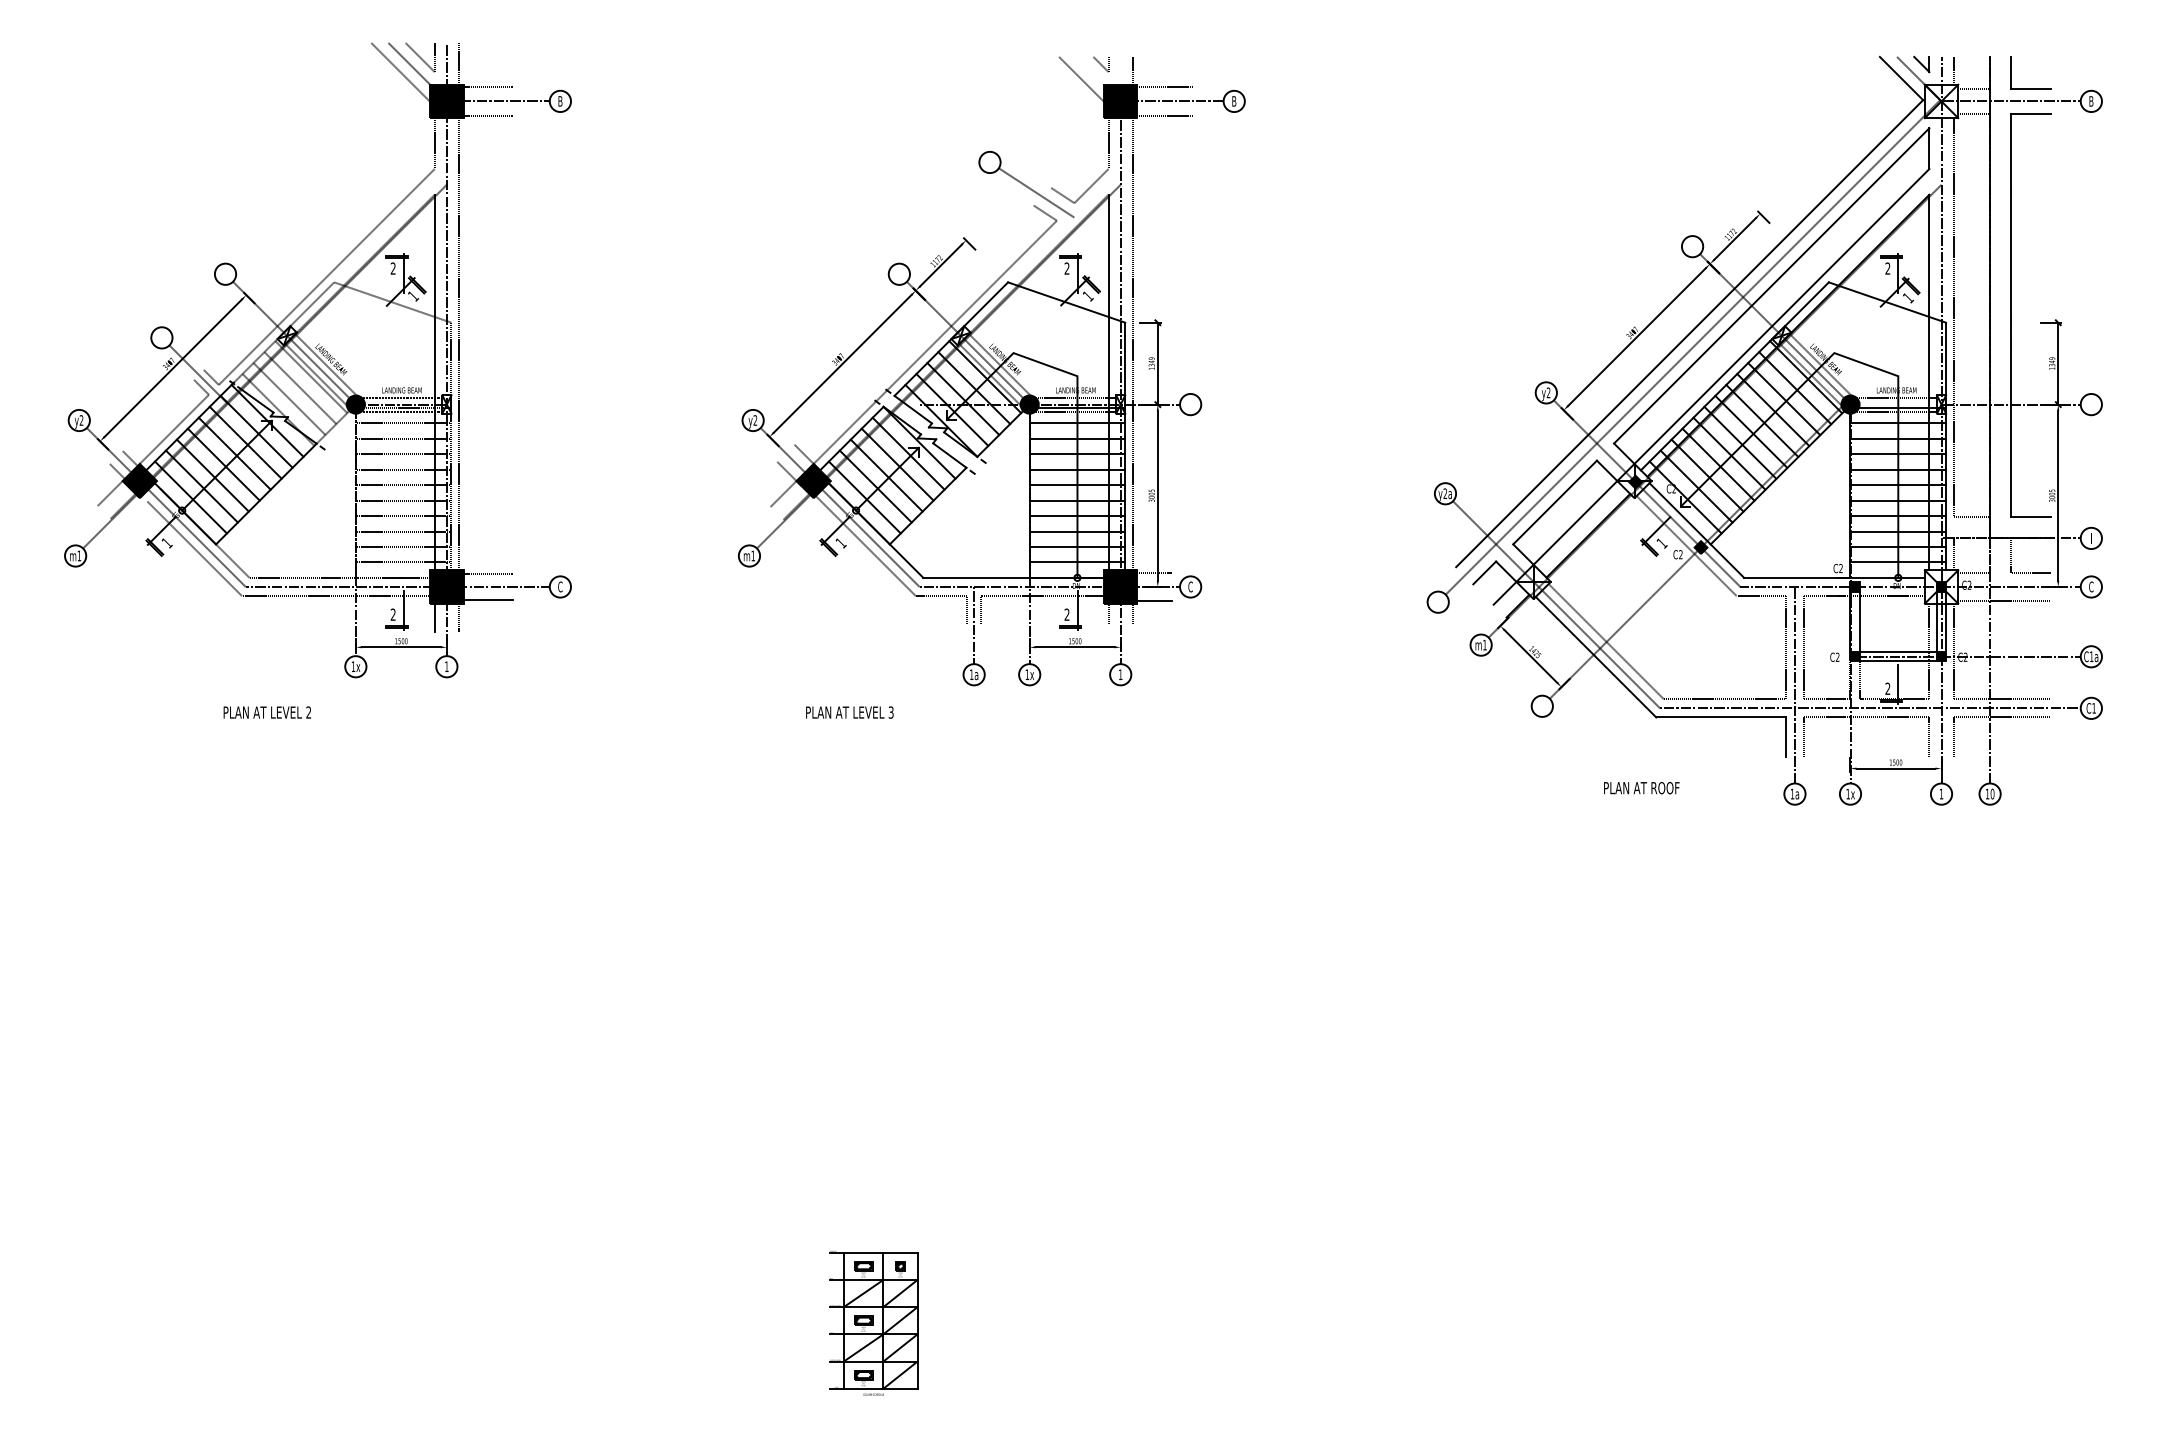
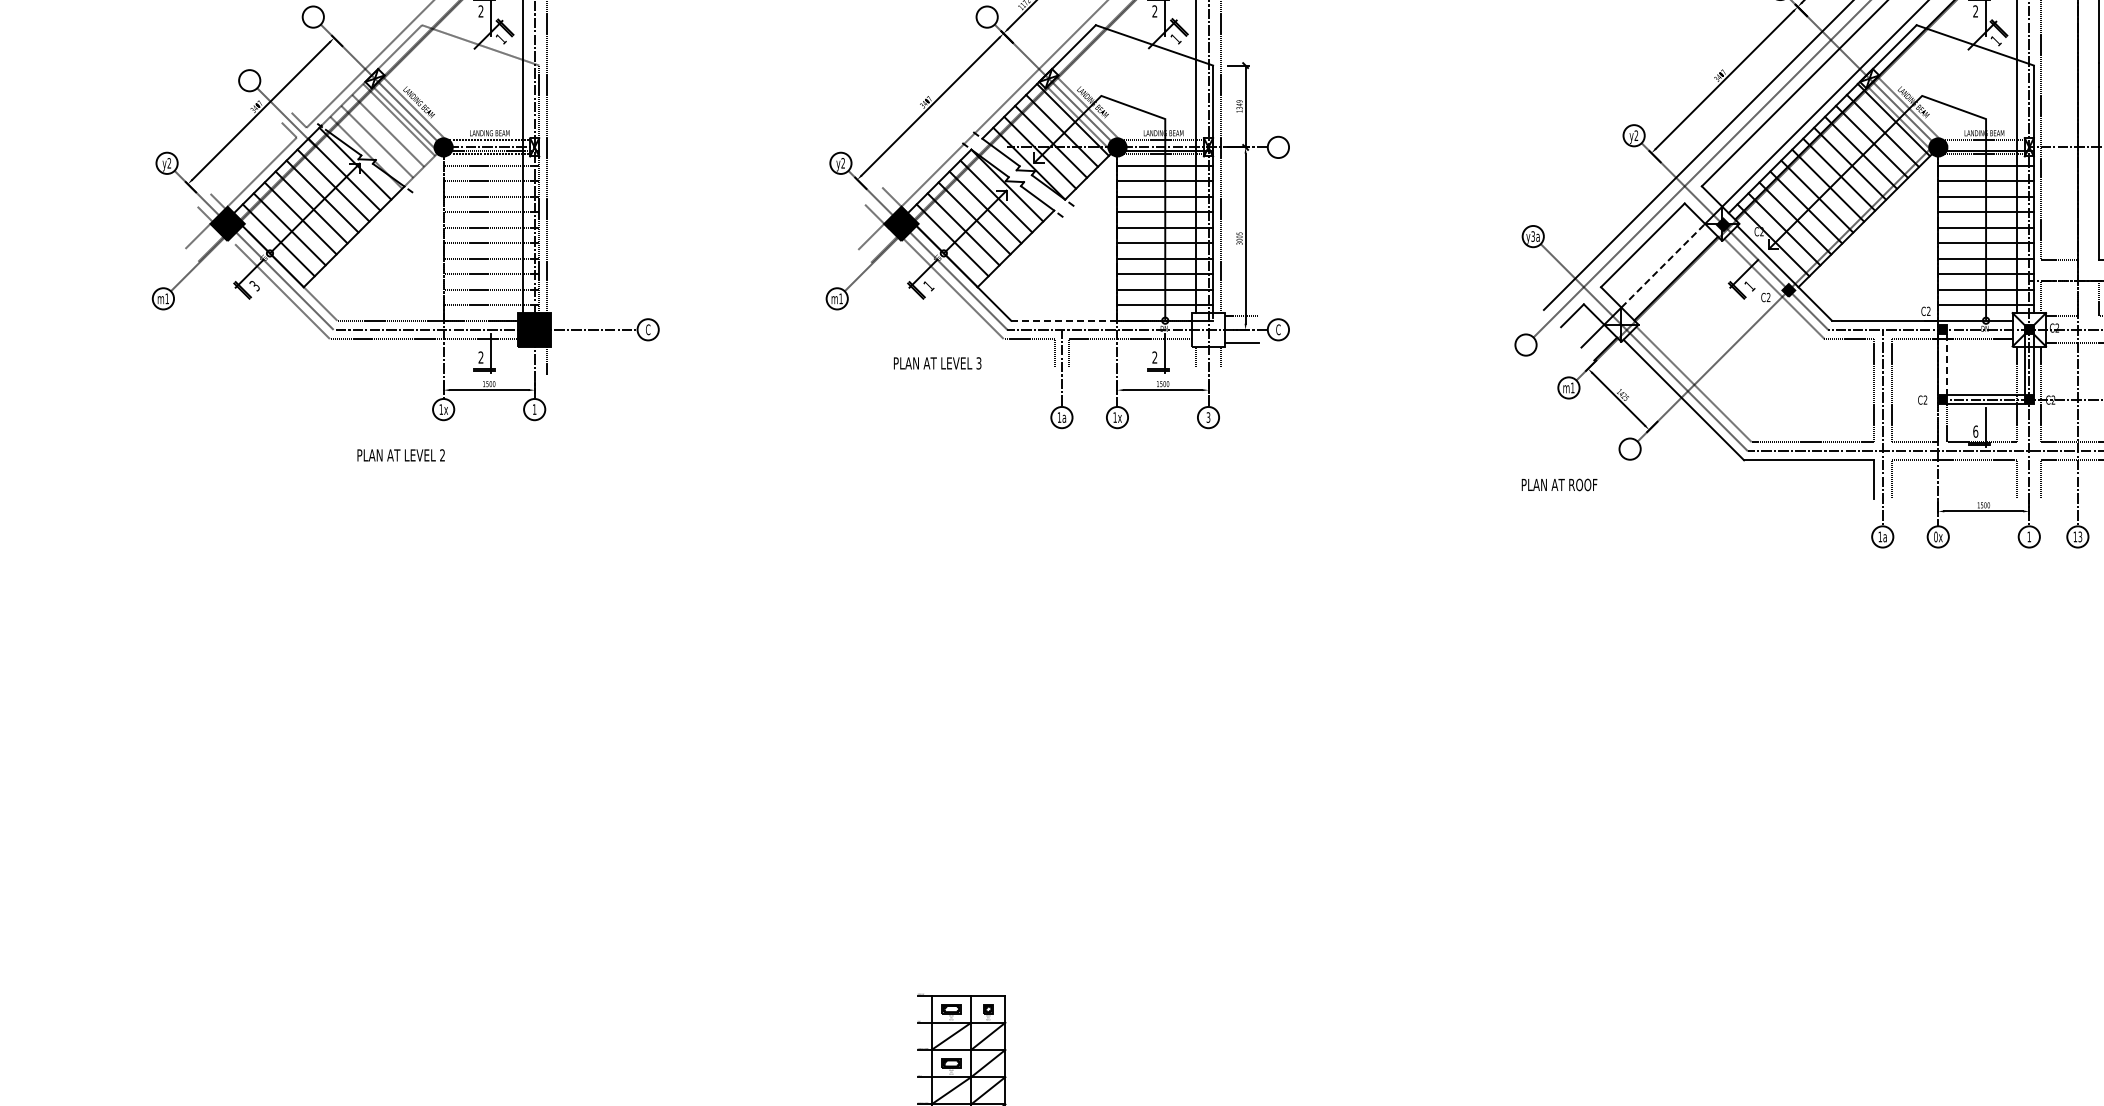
text: (1445, 494) -> (1533, 237), y2a -> y3a
line: (1575, 522) -> (1663, 265), solid -> dashed
text: (166, 543) -> (254, 286), 1 -> 3
line: (488, 574) -> (576, 317), removed
line: (977, 577) -> (1065, 320), solid -> dashed
fill: (1120, 586) -> (1208, 329), removed
line: (488, 599) -> (576, 342), removed
line: (434, 617) -> (522, 360), removed
line: (1859, 622) -> (1947, 365), solid -> dashed
text: (1120, 674) -> (1208, 417), 1 -> 3
text: (1887, 688) -> (1975, 431), 2 -> 6
text: (266, 712) -> (400, 455), moved
text: (849, 712) -> (937, 363), moved
text: (1641, 788) -> (1559, 485), moved
text: (1848, 793) -> (1936, 536), 1x -> 0x
text: (1992, 793) -> (2080, 536), 10 -> 13

